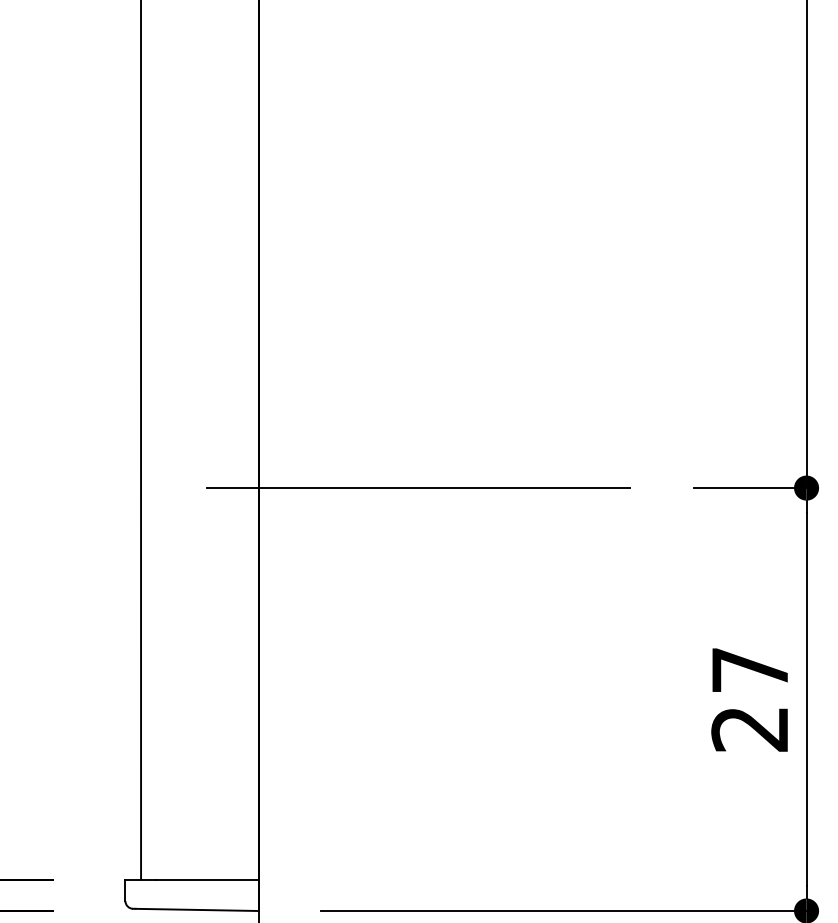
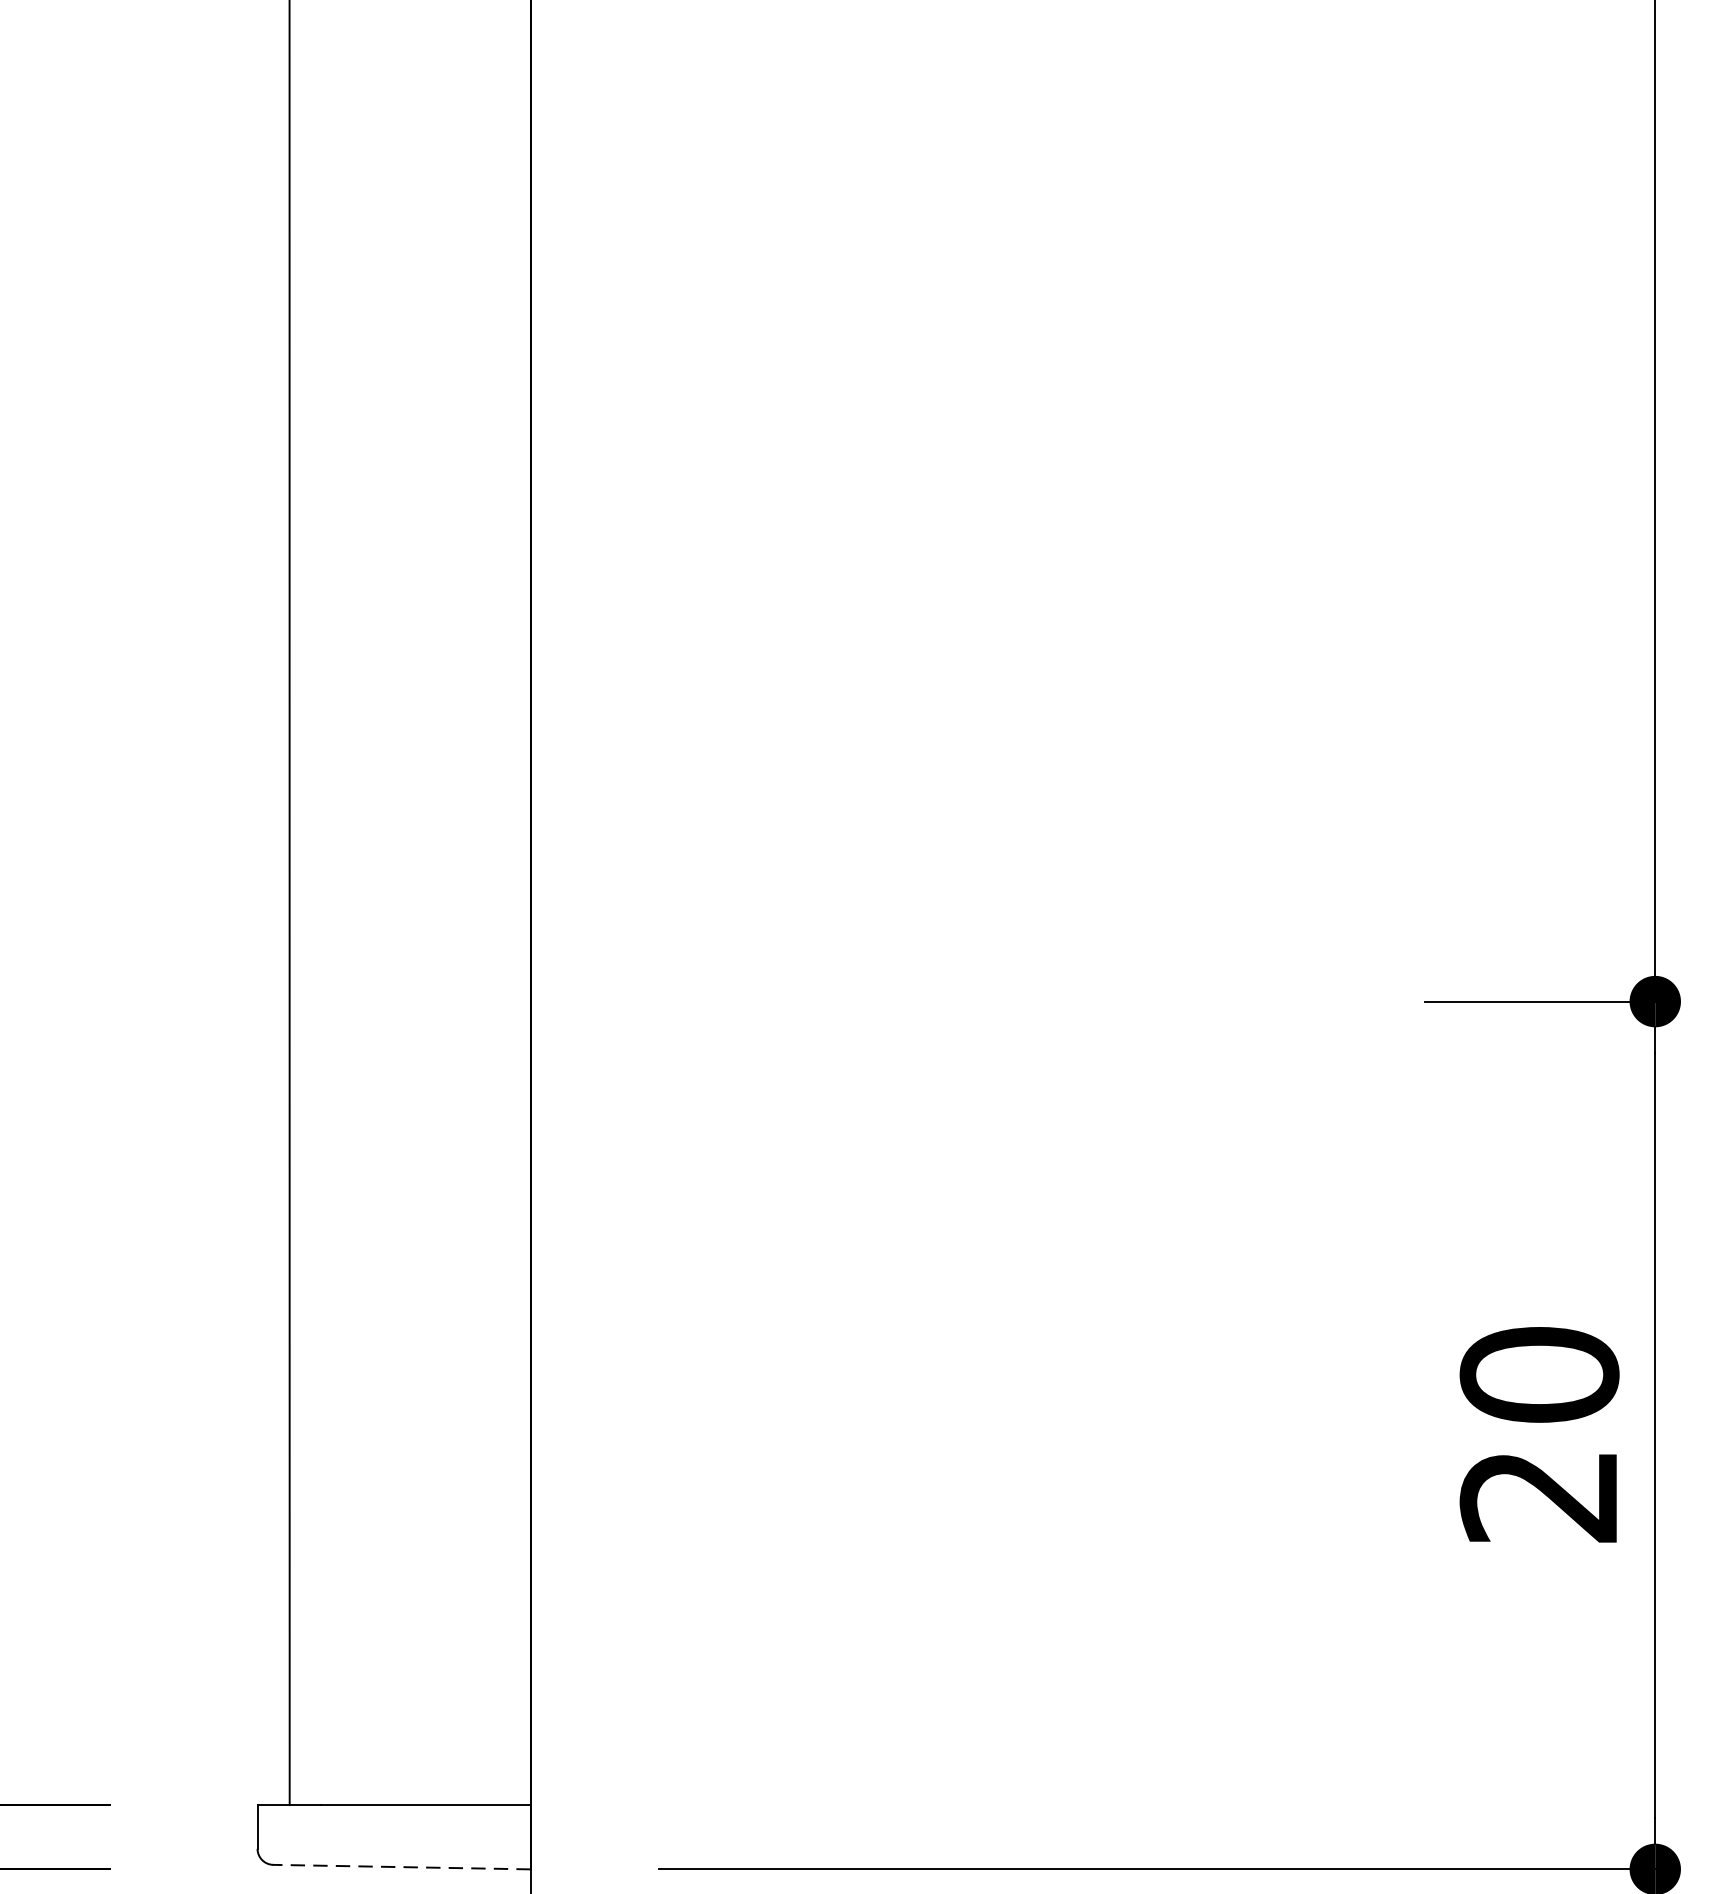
line: (417, 488) -> (856, 1002), removed
text: (750, 669) -> (1540, 1373), 27 -> 20
line: (196, 909) -> (403, 1866), solid -> dashed

